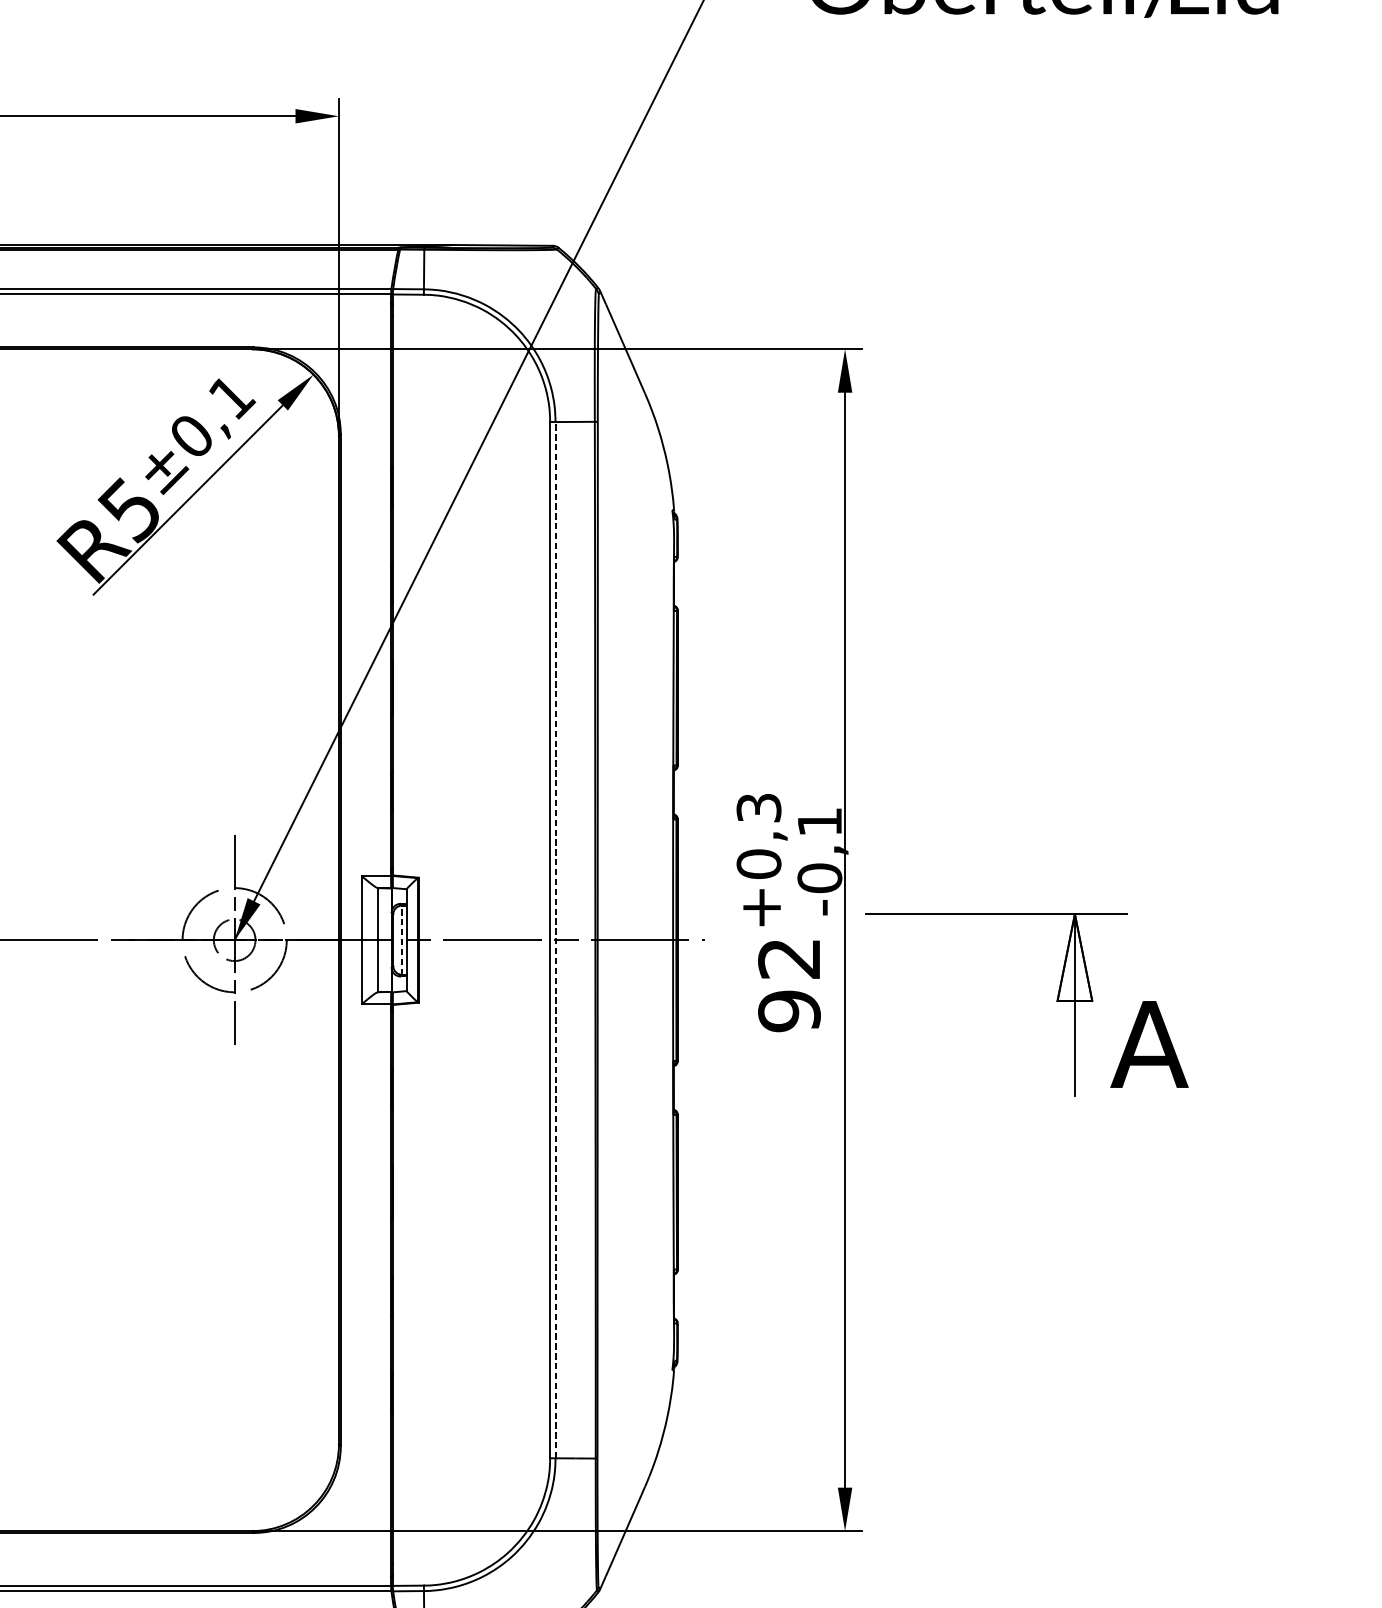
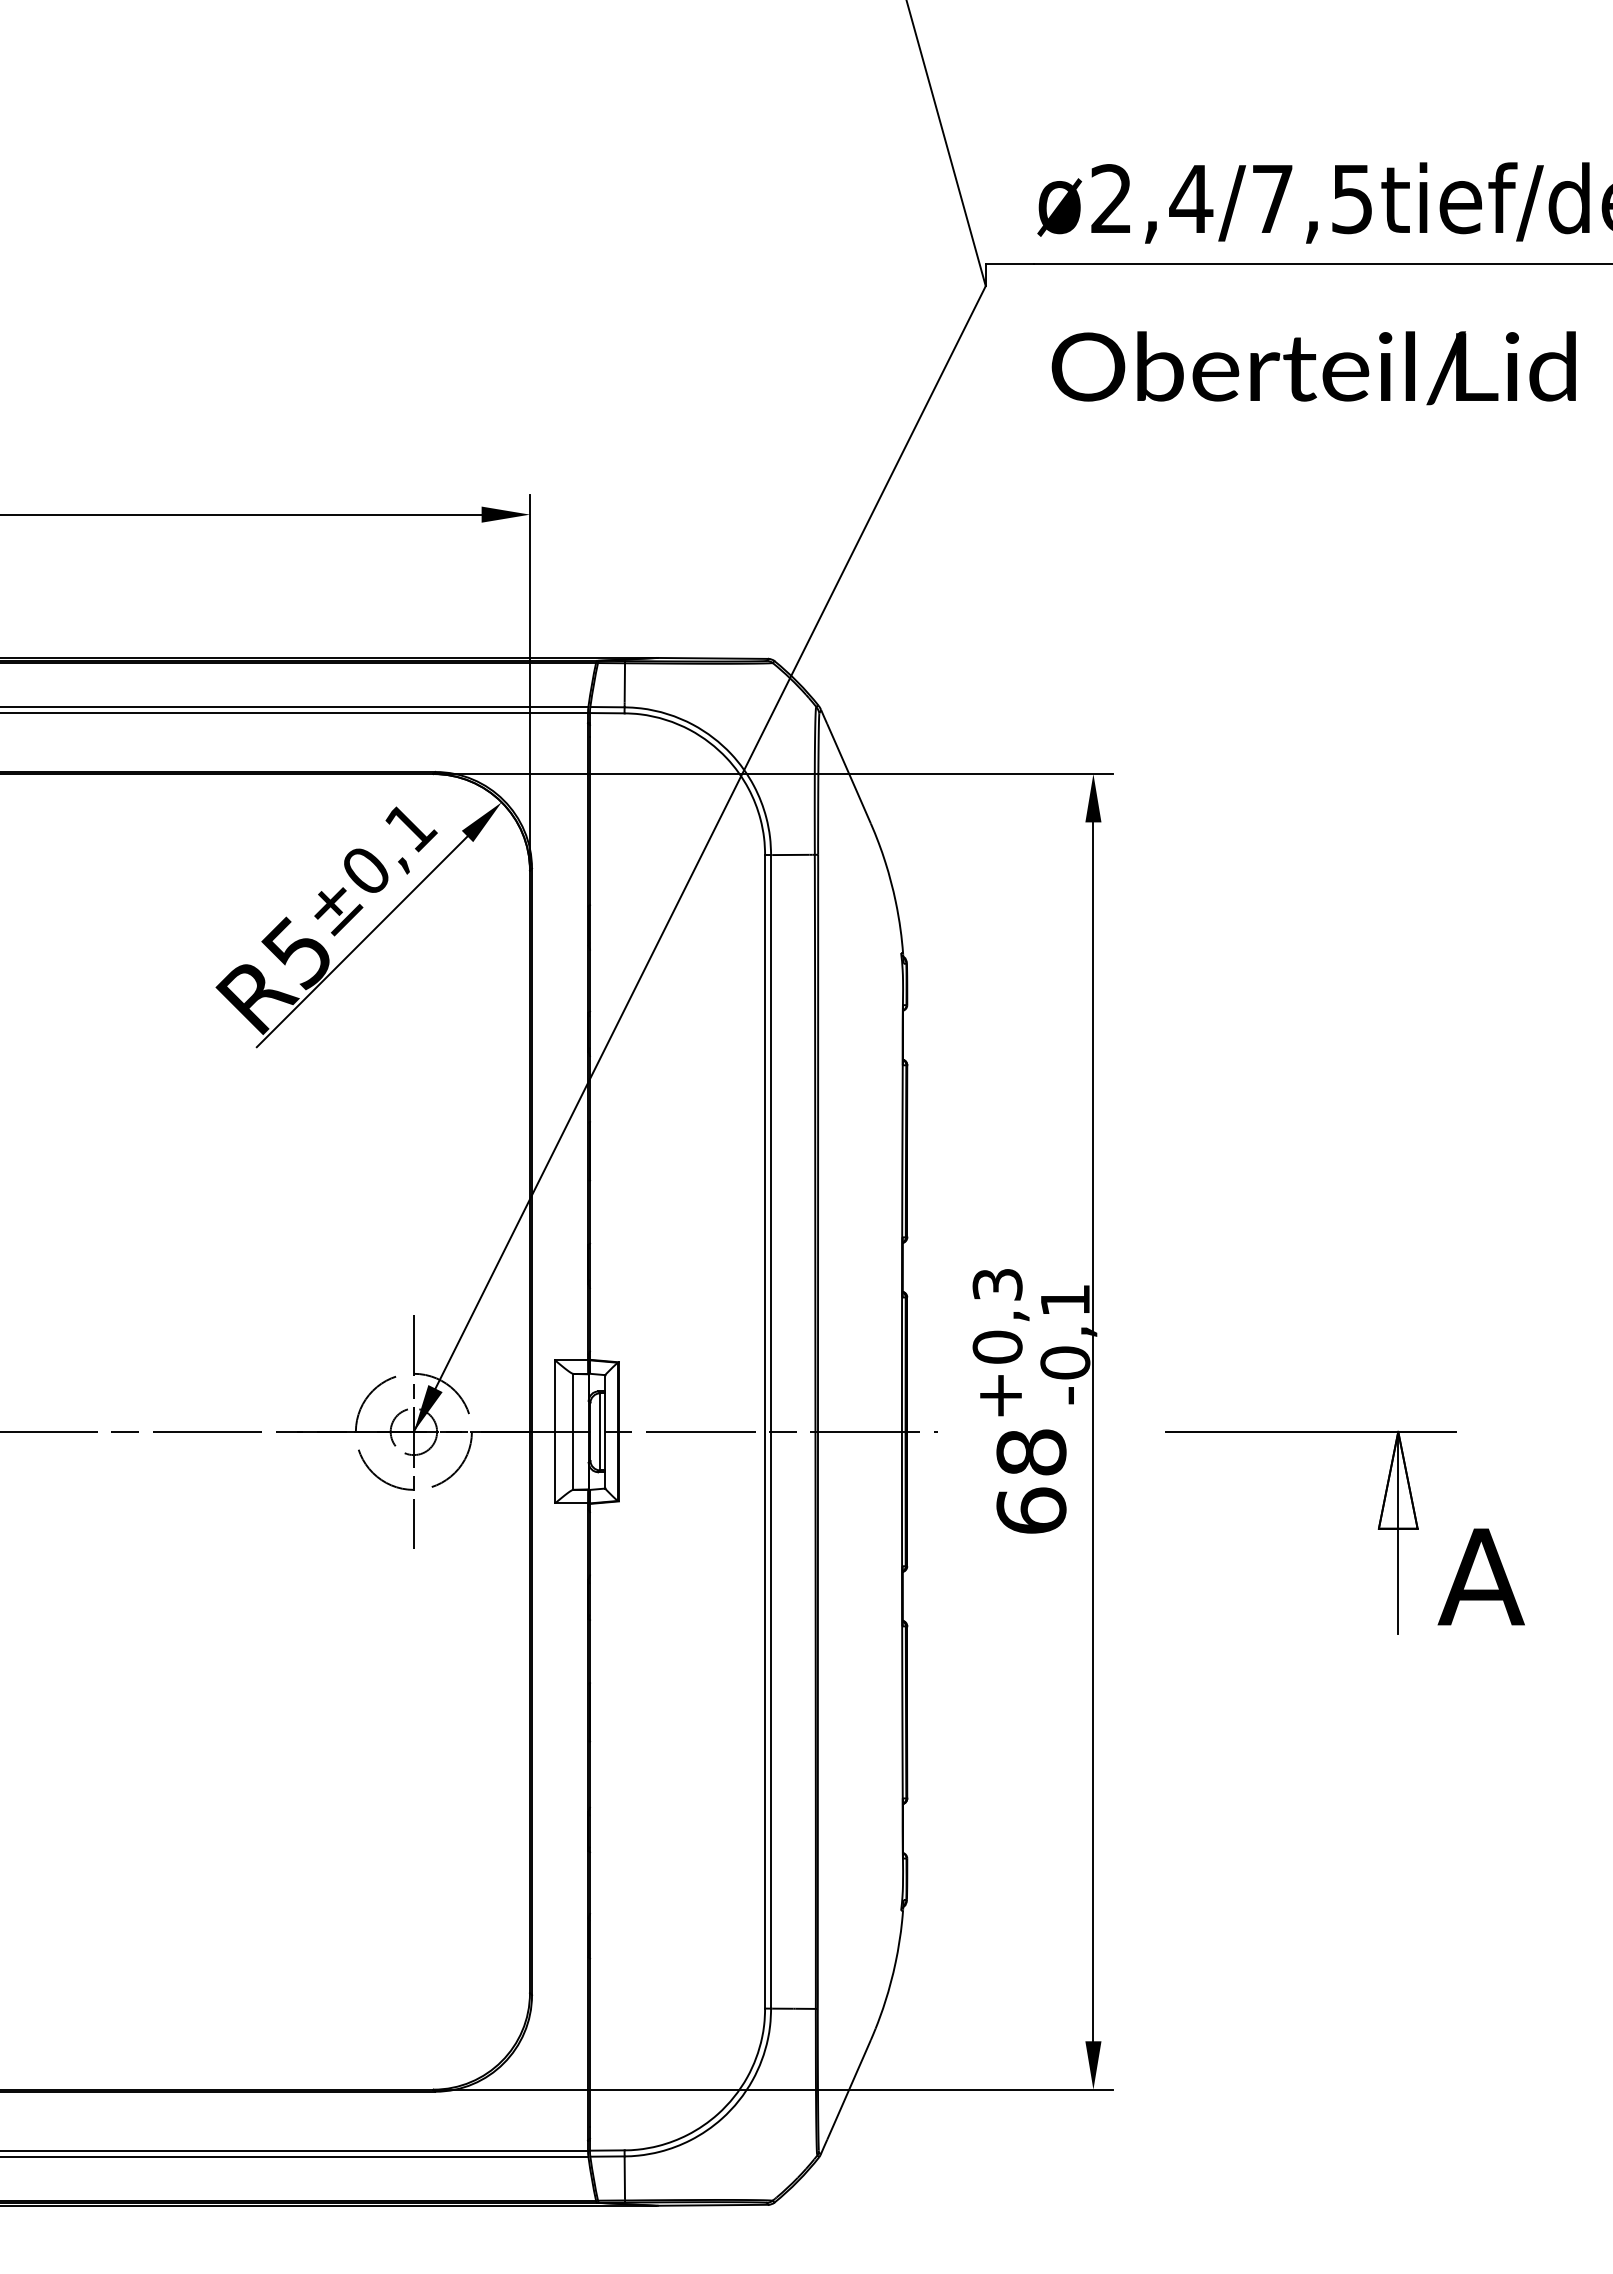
line: (402, 939) -> (600, 1431), dashed -> solid
line: (555, 939) -> (771, 1431), dashed -> solid
text: (789, 984) -> (1031, 1481), 92 -> 68
part: (1056, 1001) -> (1377, 1529), moved

